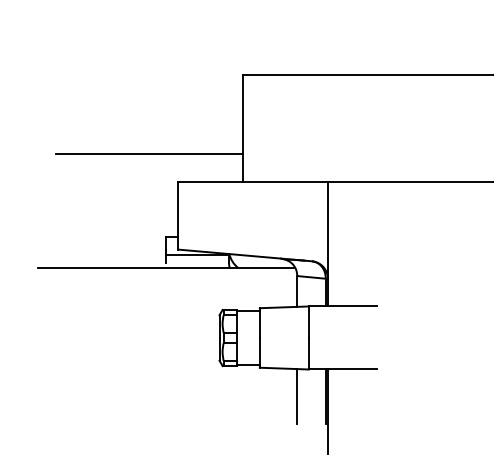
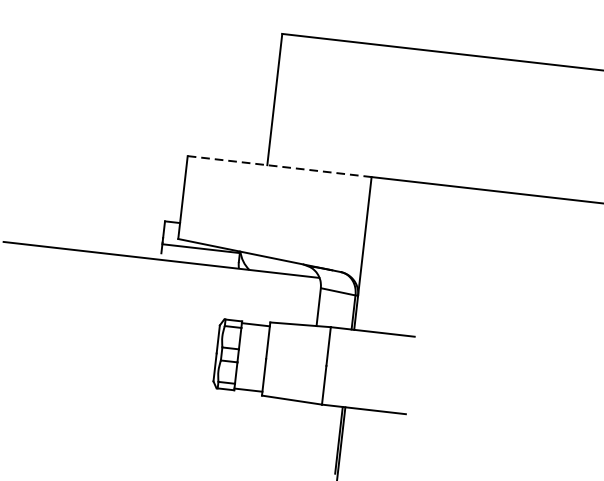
line: (149, 153) -> (156, 116), removed
line: (253, 182) -> (280, 167), solid -> dashed
line: (297, 396) -> (304, 436), removed

